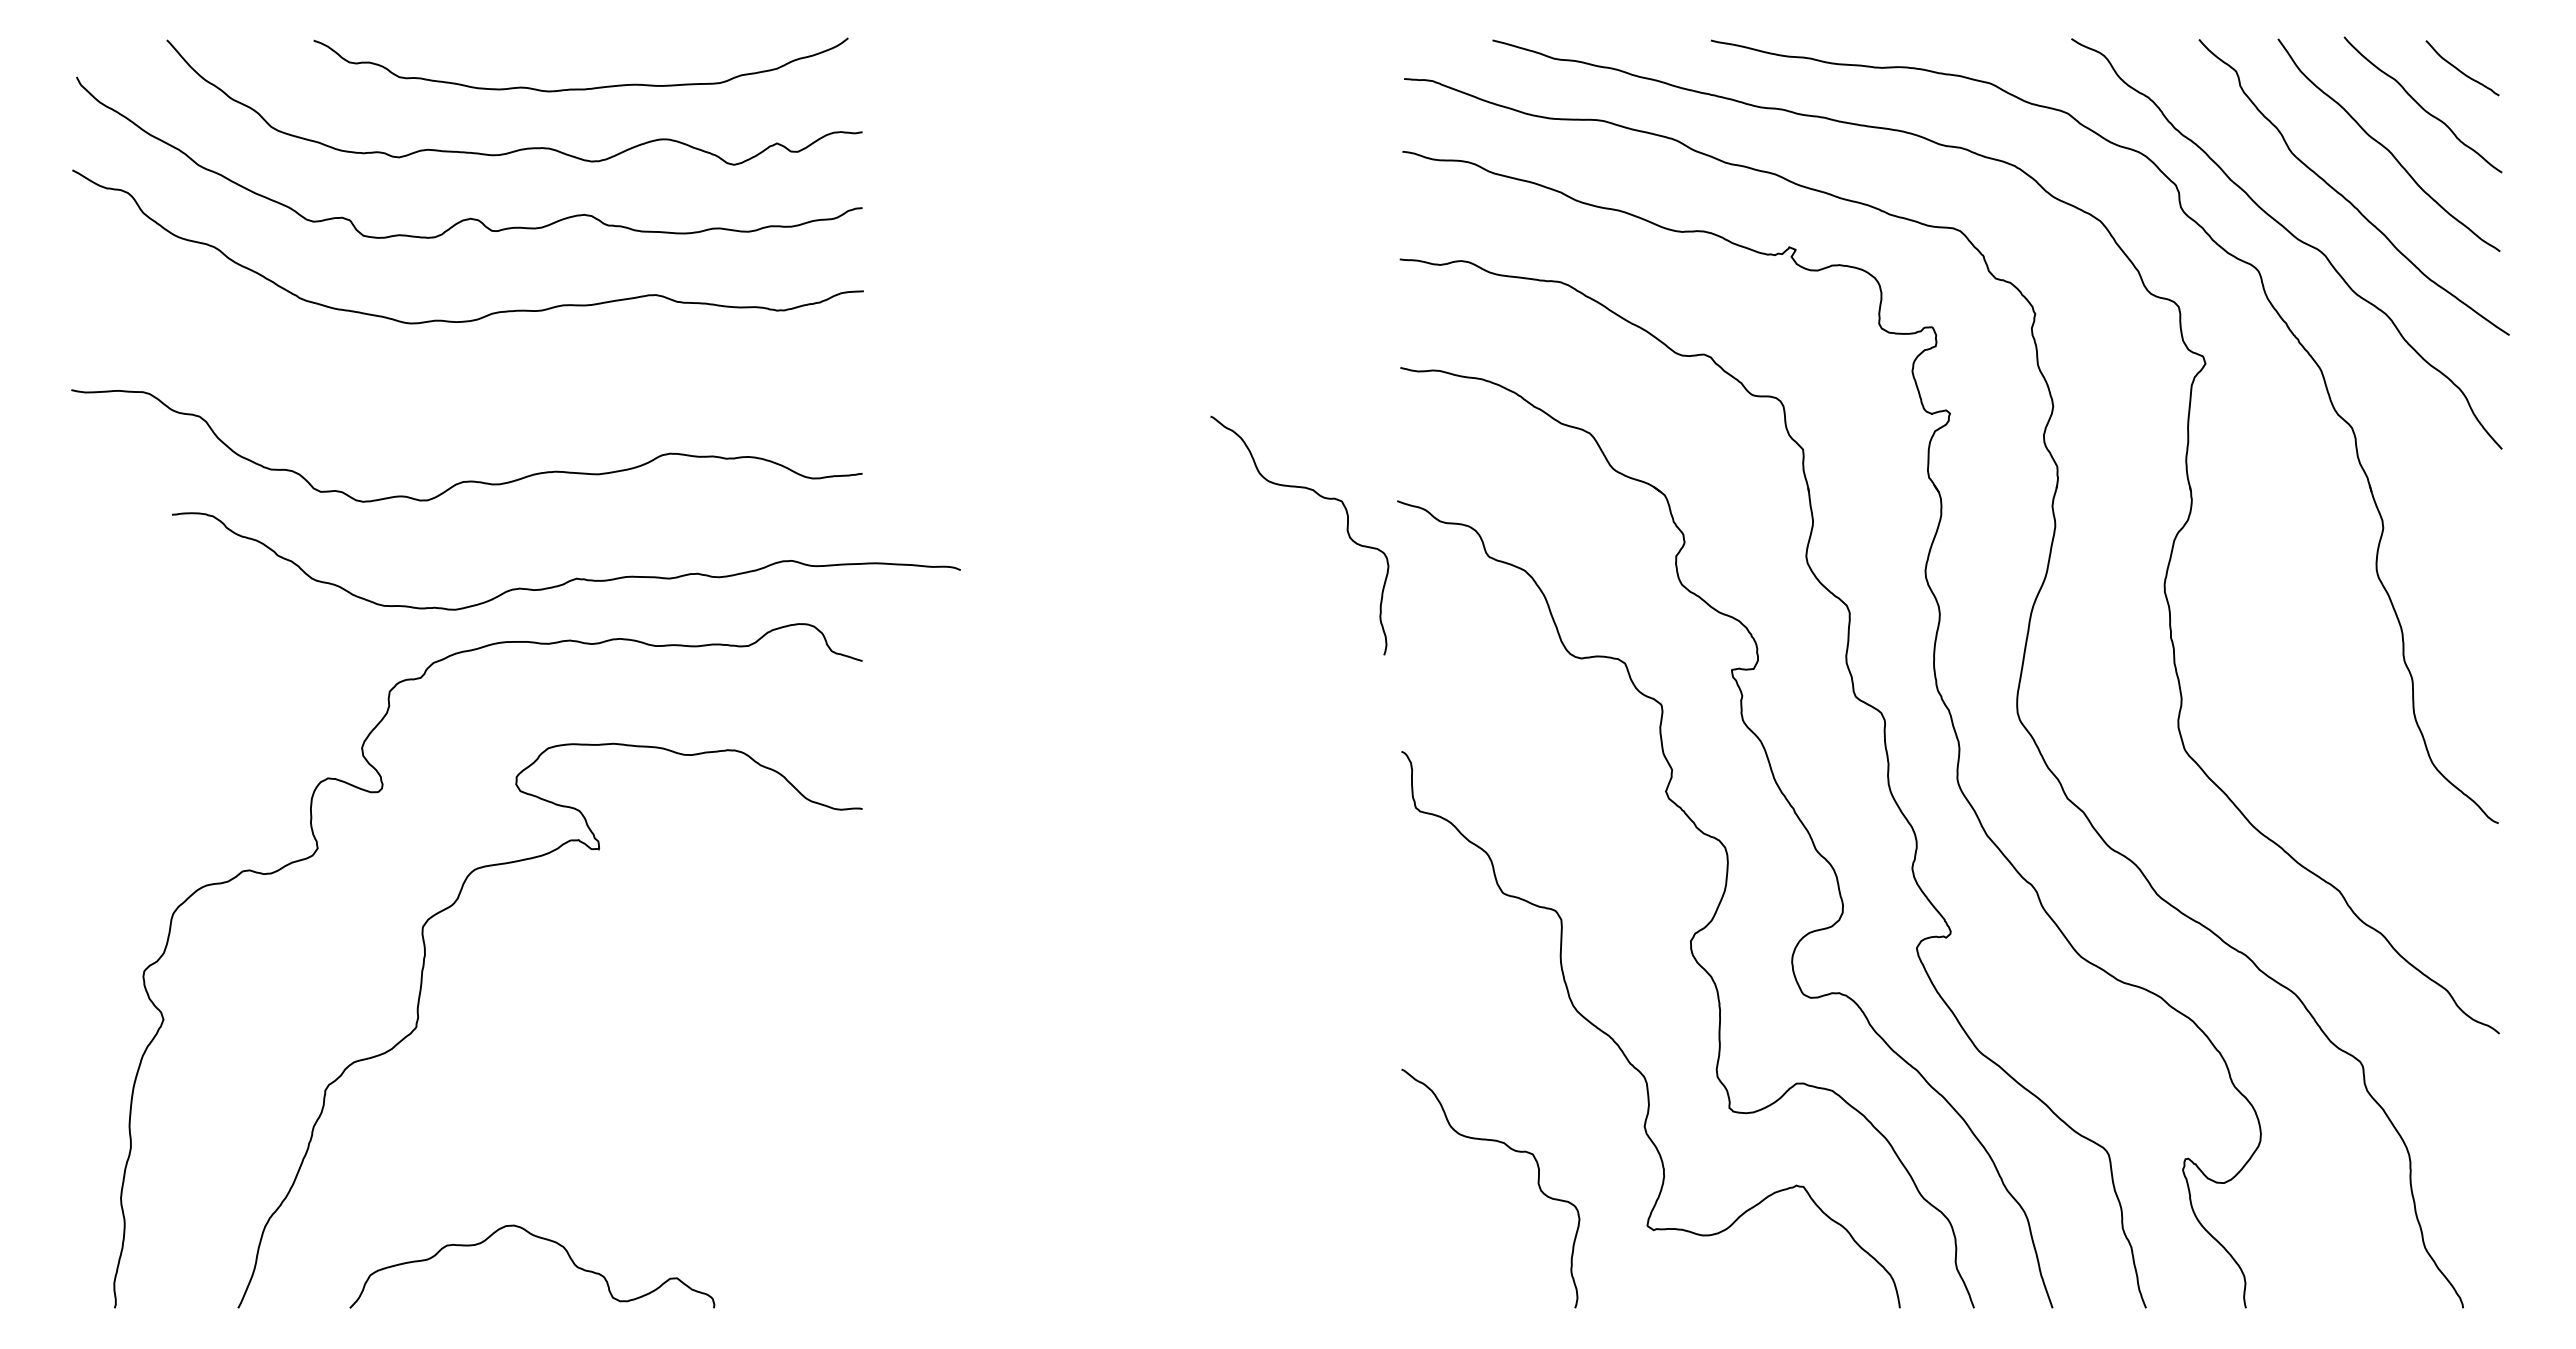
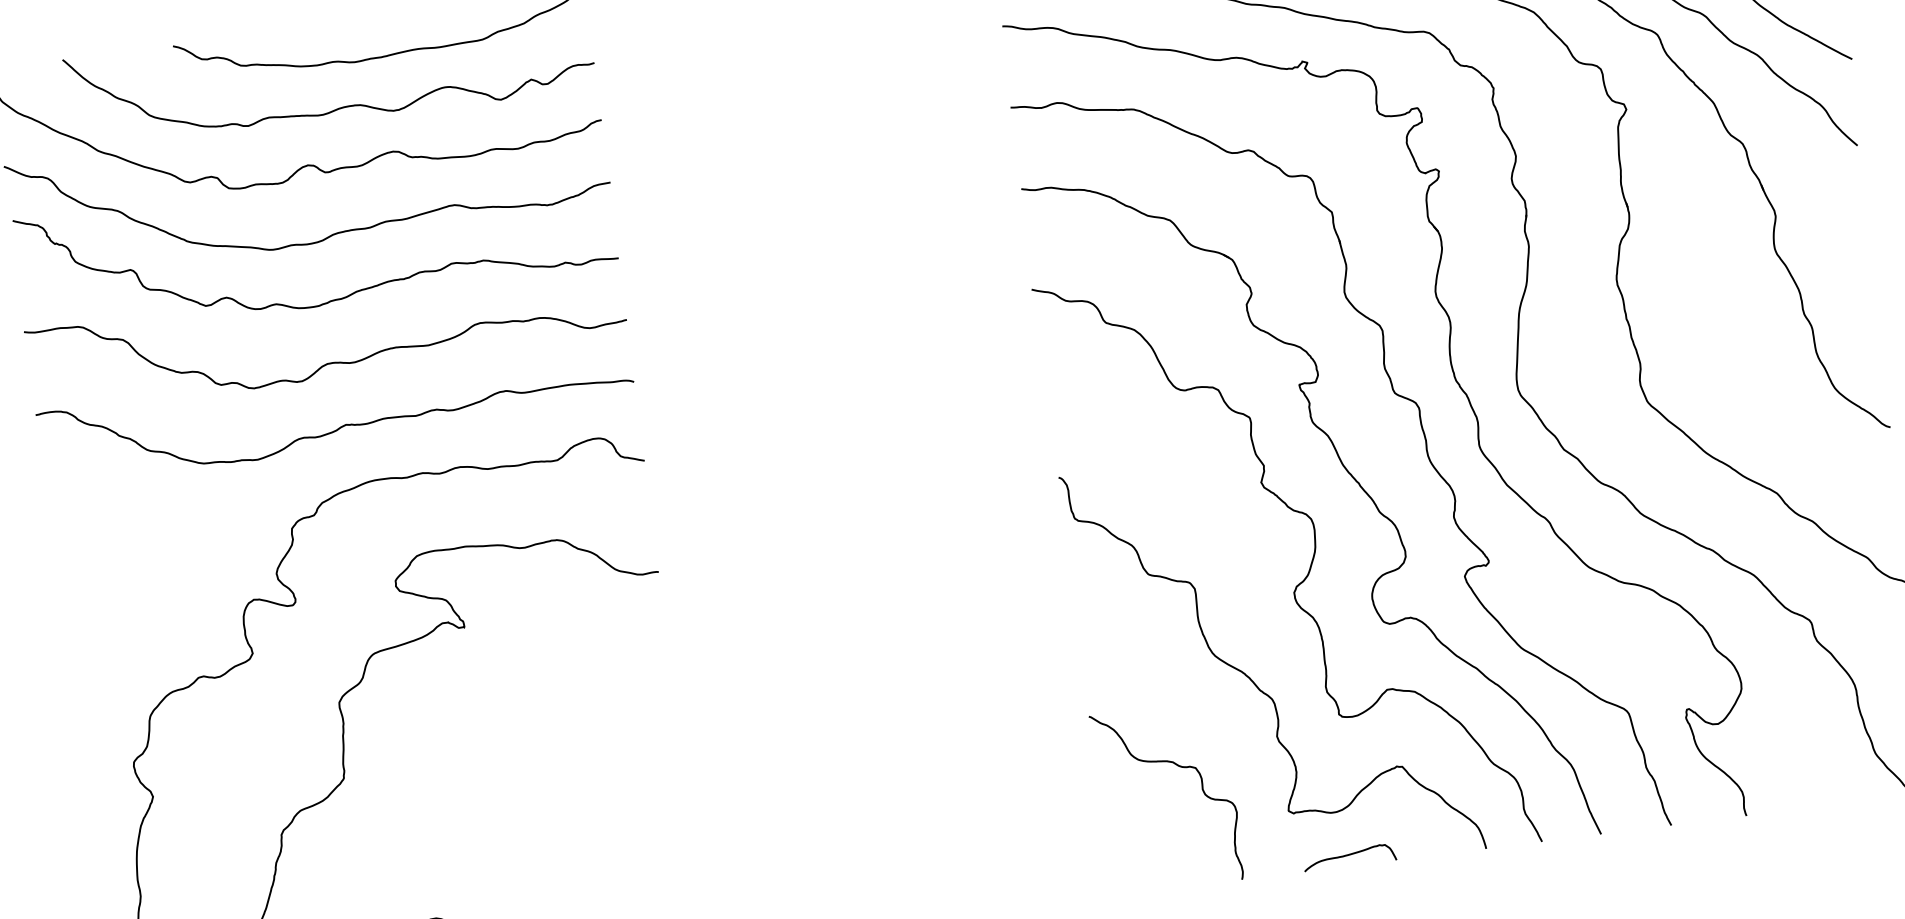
curve: (482, 398) -> (333, 299), added
curve: (1319, 496) -> (972, 293), removed
curve: (573, 578) -> (343, 424), moved
curve: (1719, 1294) -> (1349, 855), added

